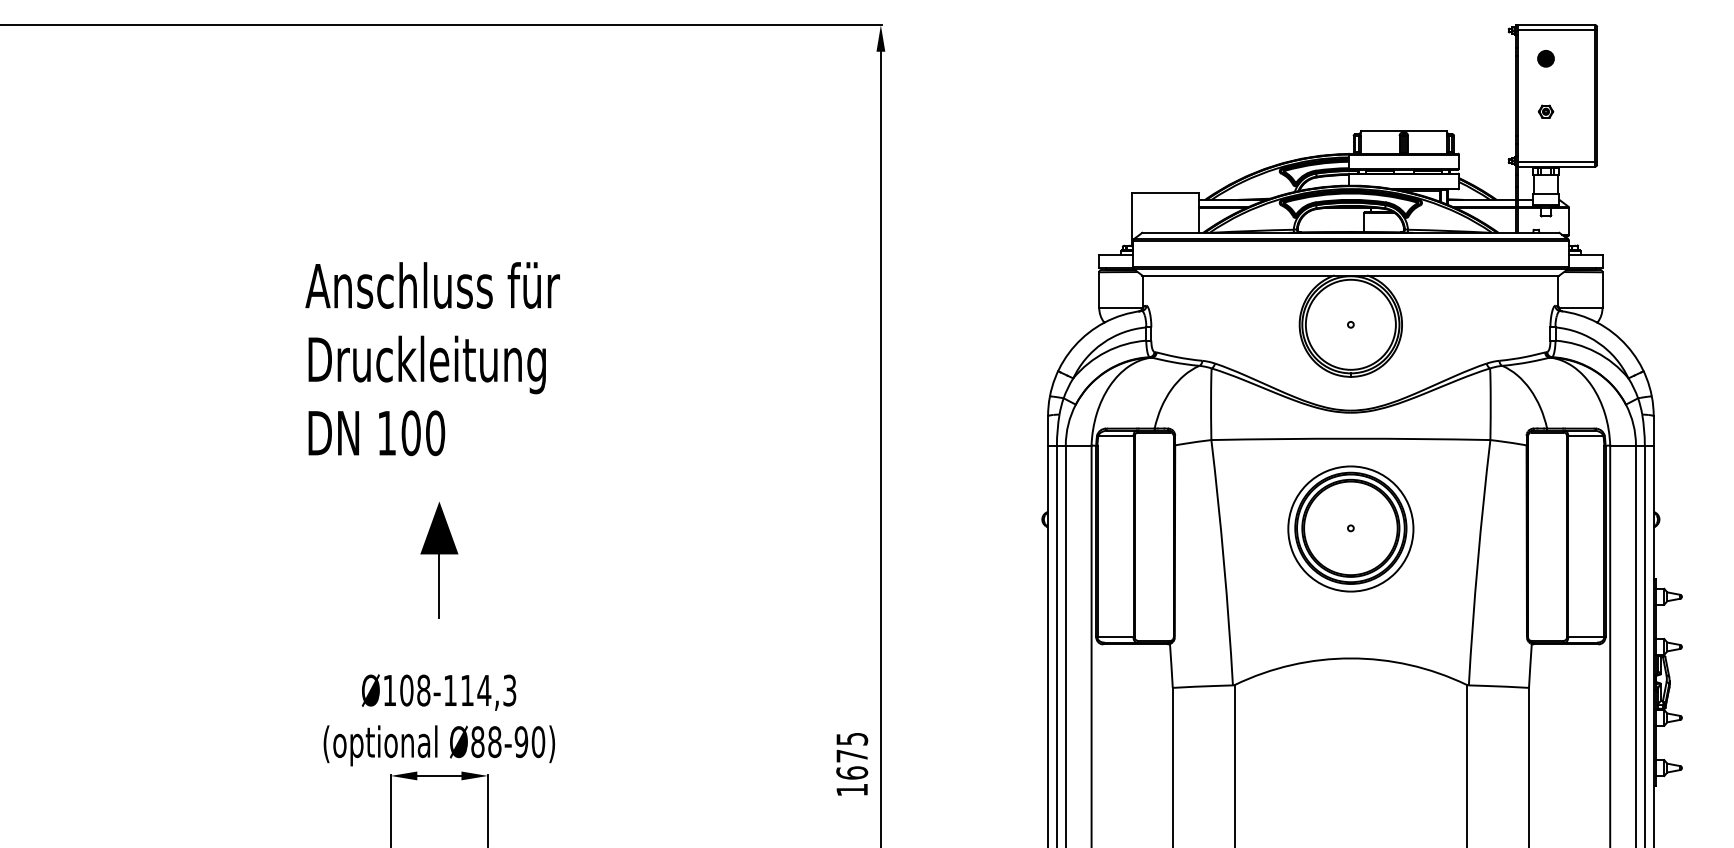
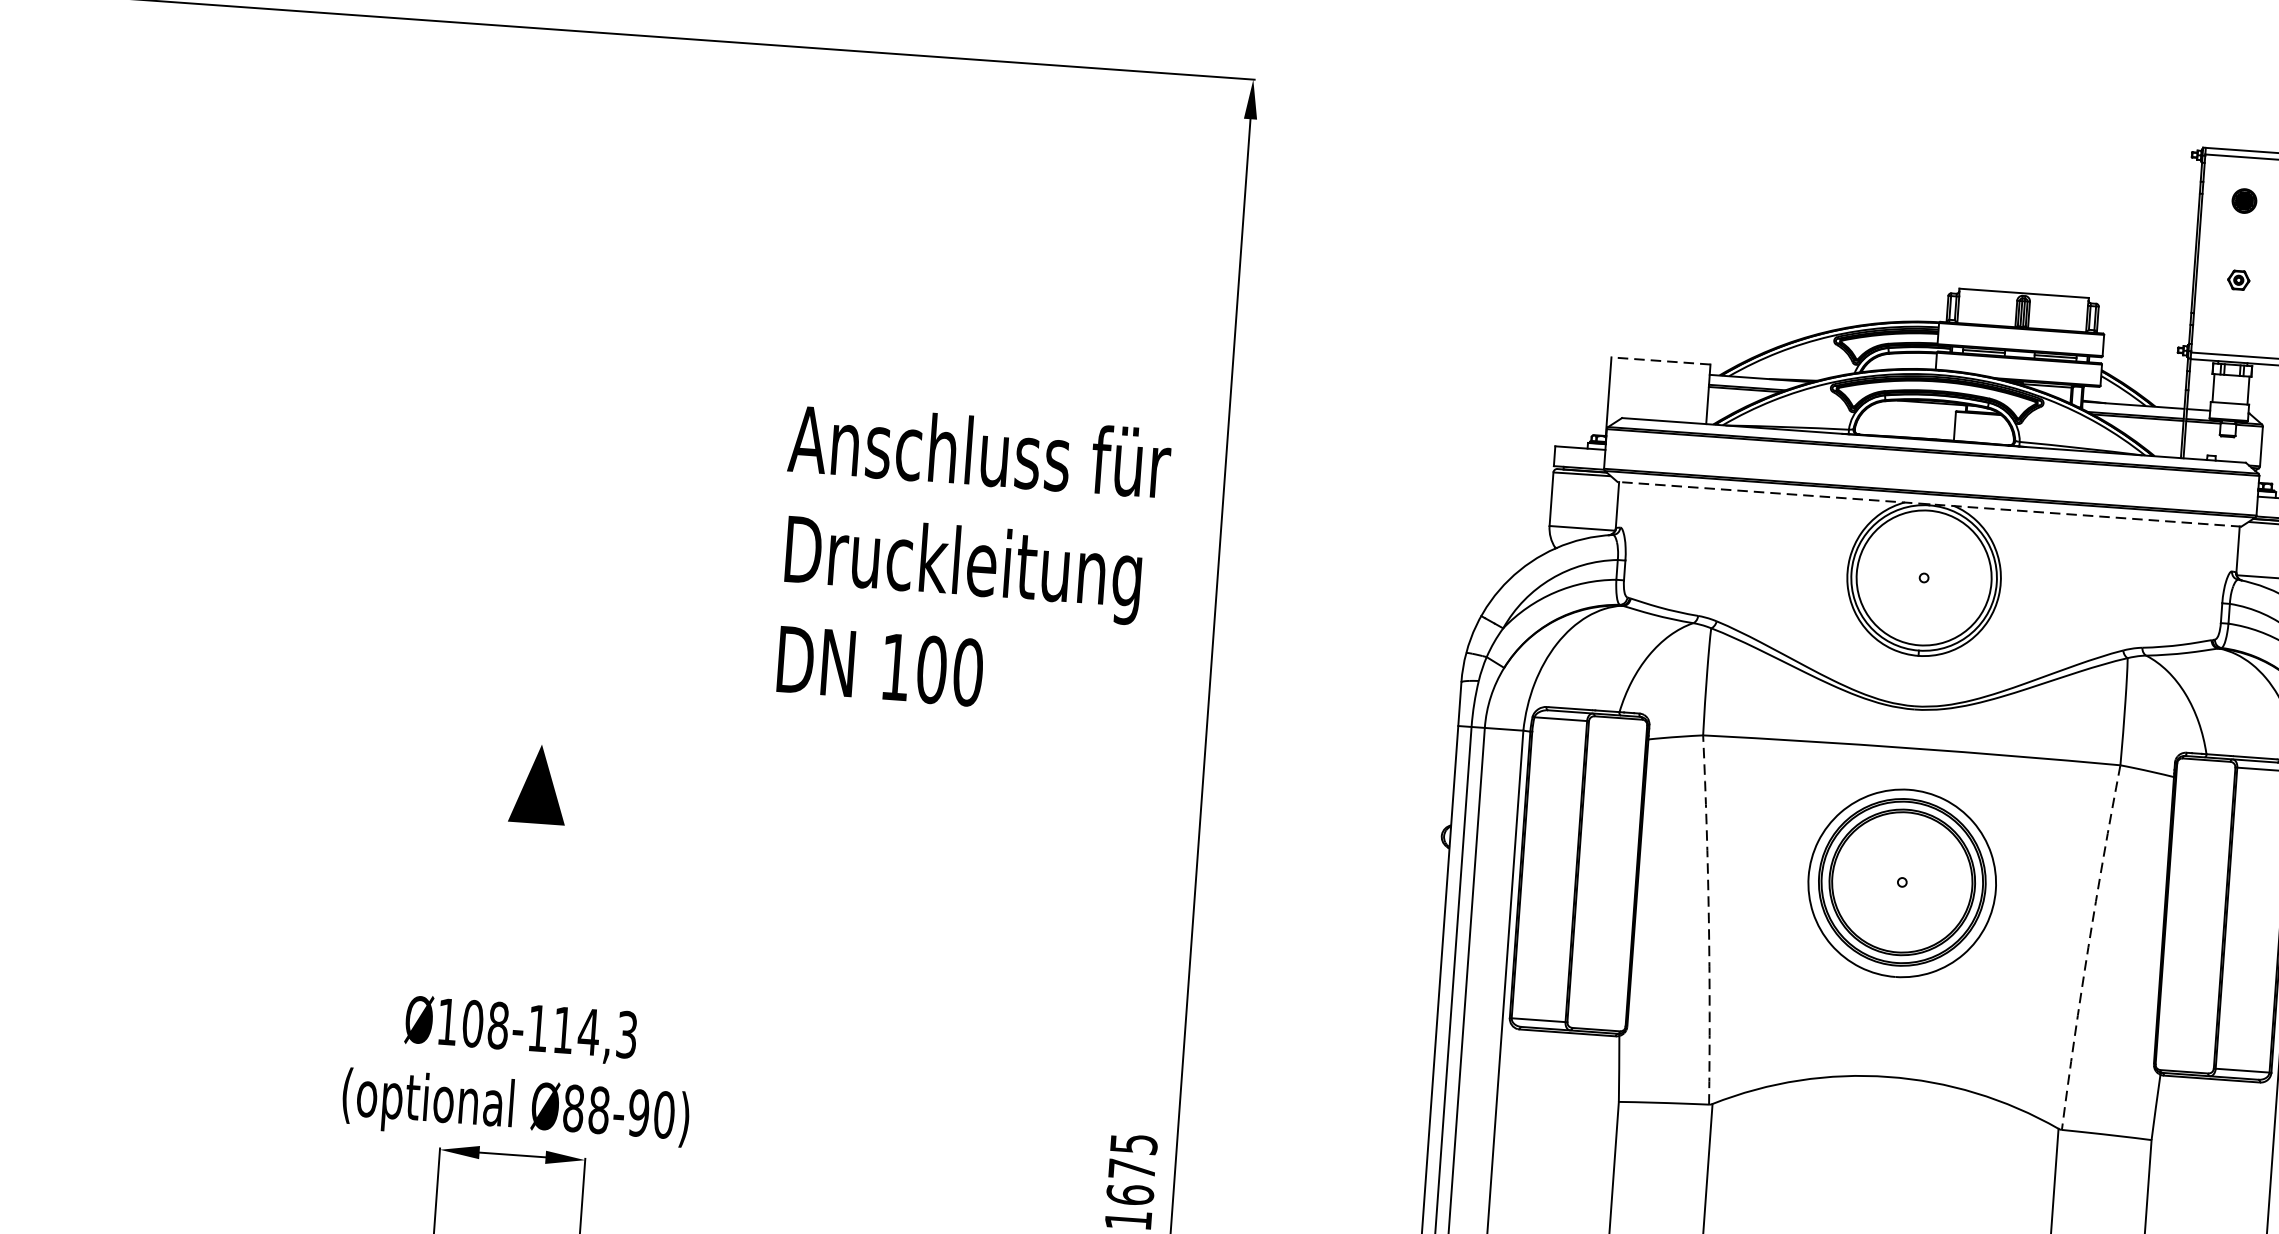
line: (1164, 193) -> (1659, 361), solid -> dashed
line: (1350, 275) -> (1928, 504), solid -> dashed
text: (432, 359) -> (971, 561), moved
arc: (1224, 562) -> (1709, 919), solid -> dashed
arc: (1477, 562) -> (2088, 947), solid -> dashed
line: (439, 586) -> (533, 871), removed

